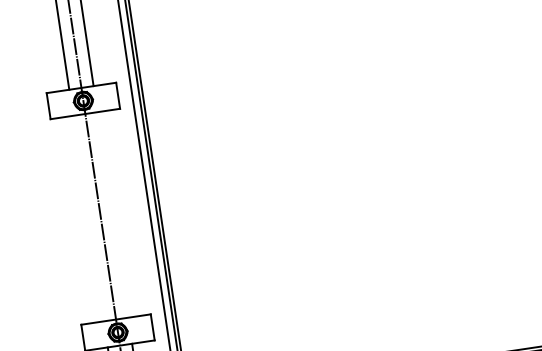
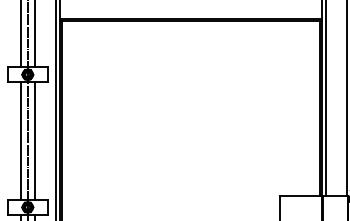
line: (112, 213) -> (34, 140), added
line: (87, 217) -> (20, 140), added

